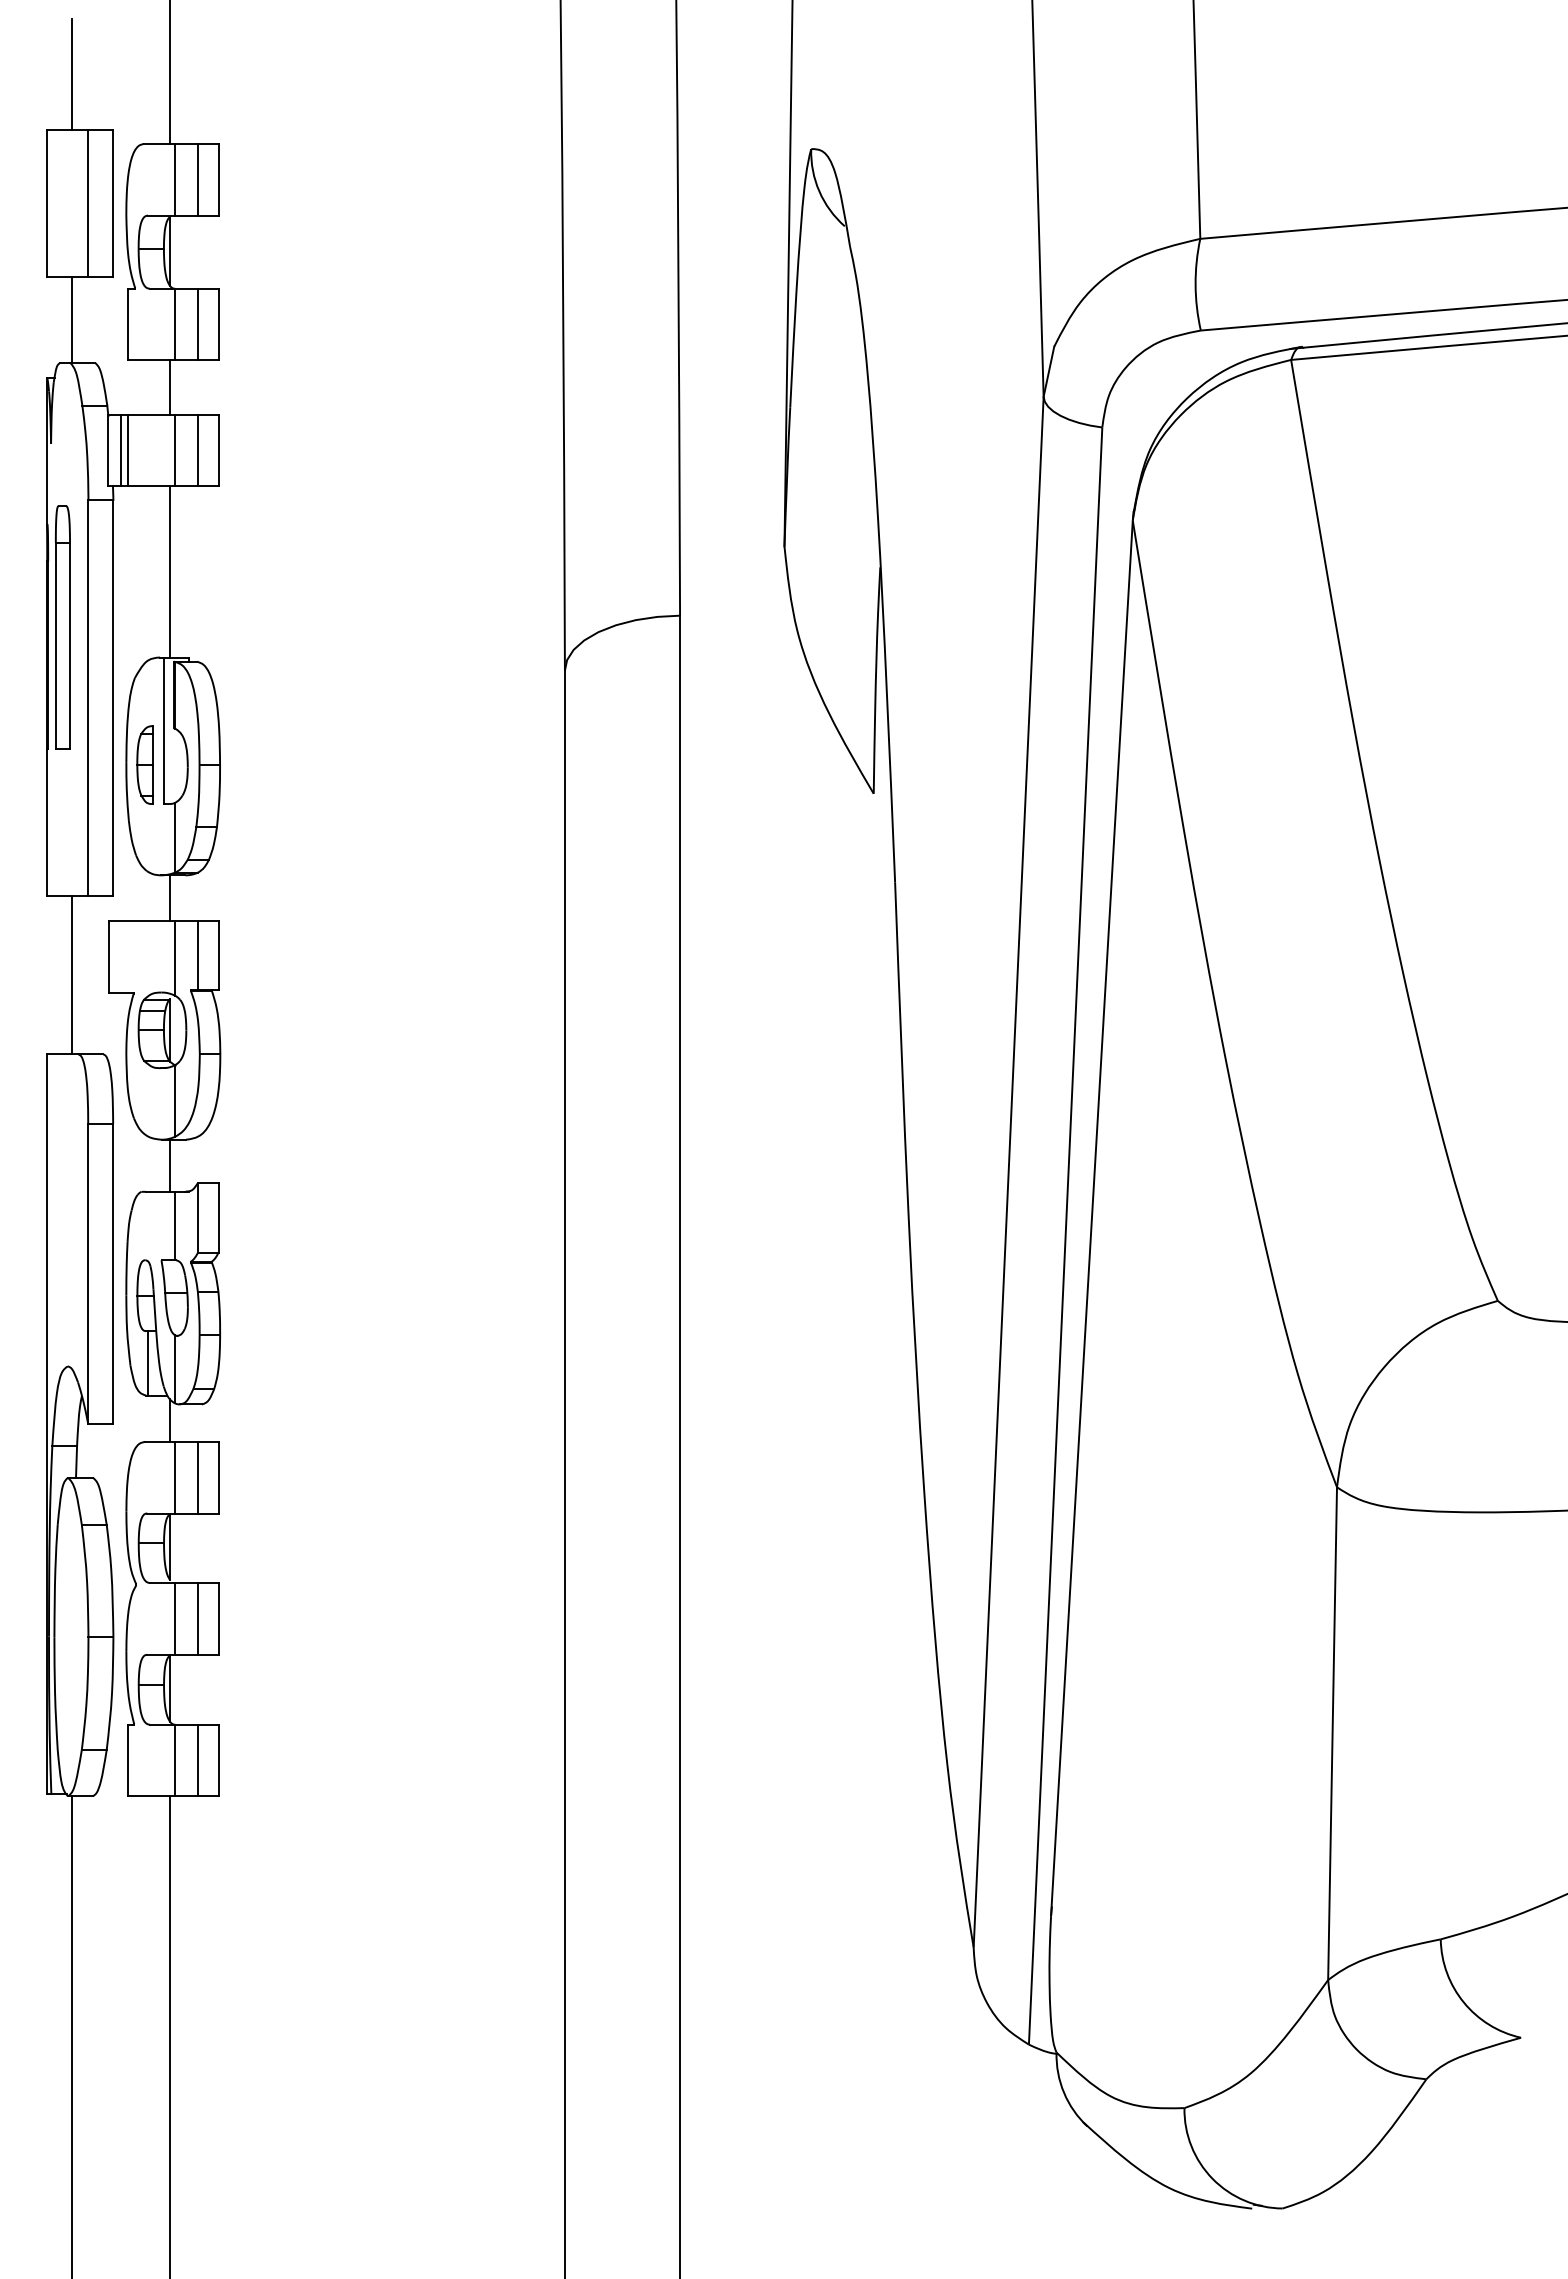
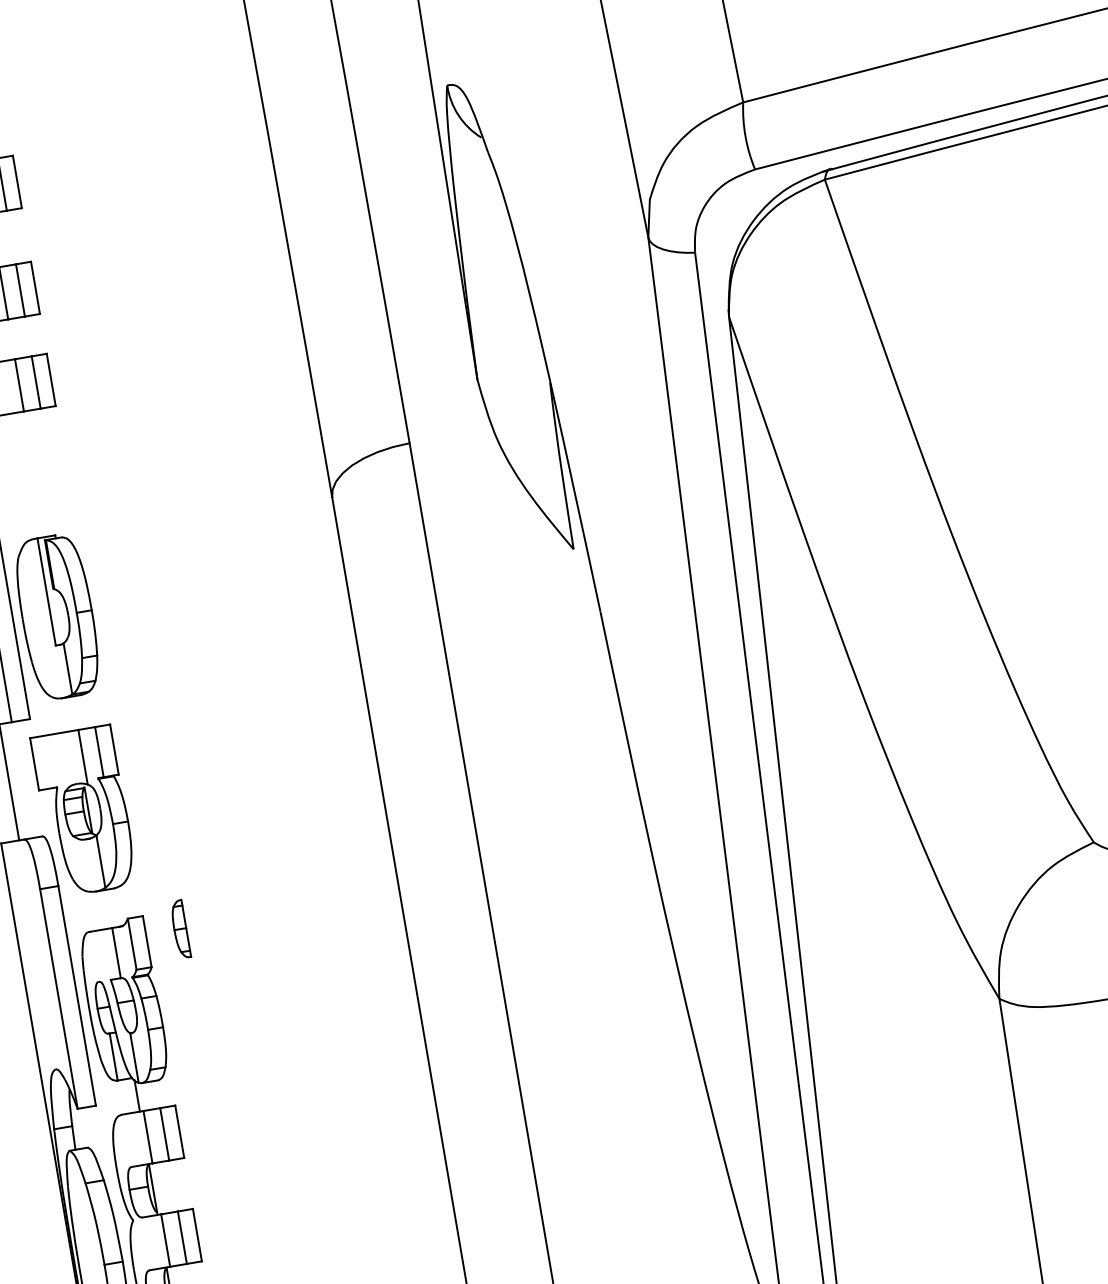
line: (170, 387) -> (8, 340), removed
line: (170, 571) -> (31, 474), removed
part: (144, 764) -> (179, 929), moved
line: (170, 898) -> (72, 713), removed
line: (170, 1165) -> (105, 909), removed

